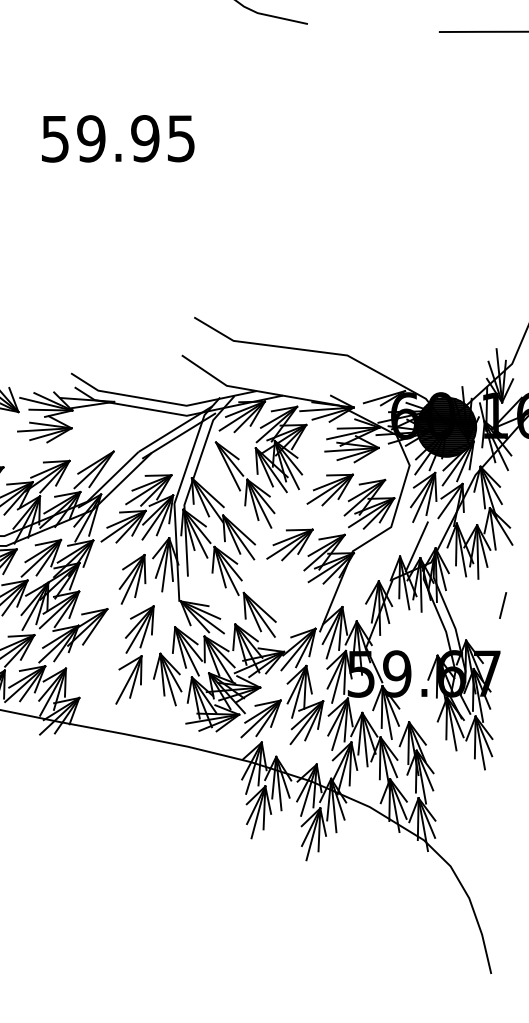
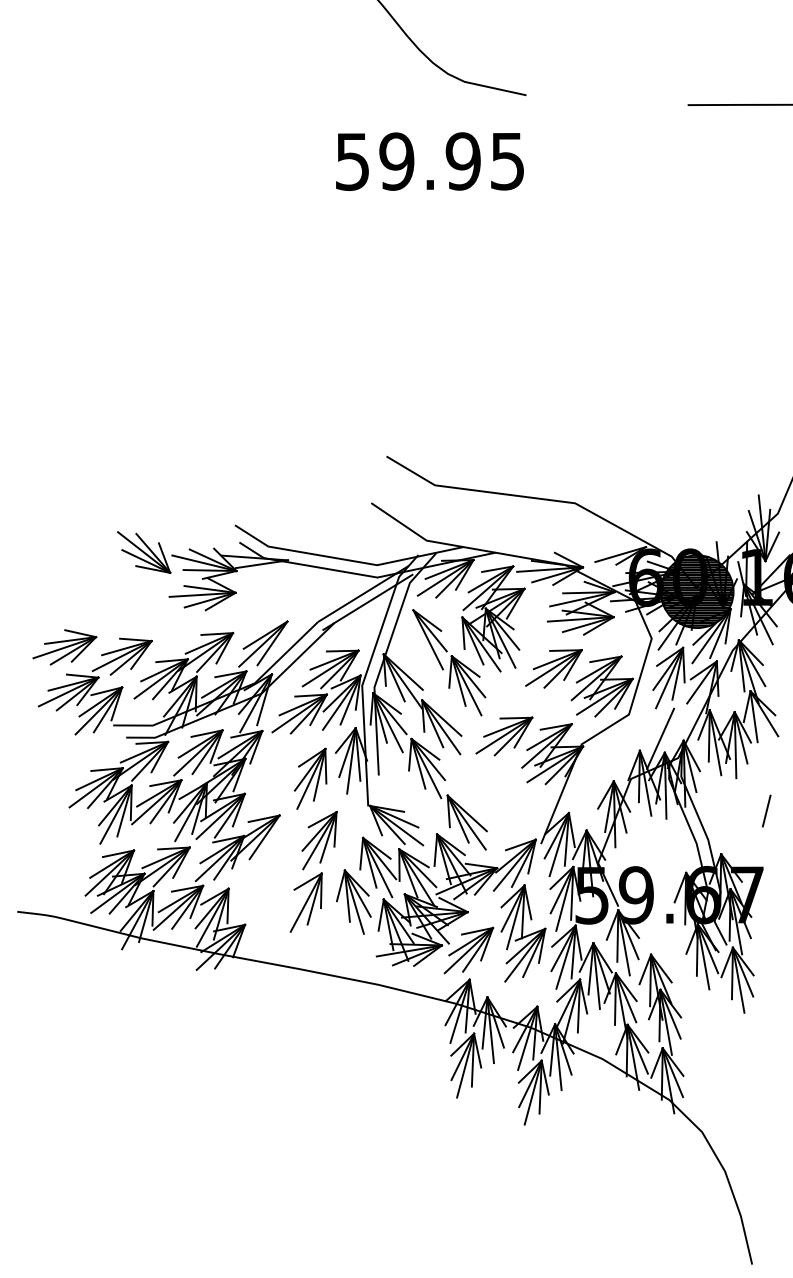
text: (117, 138) -> (429, 161), moved

